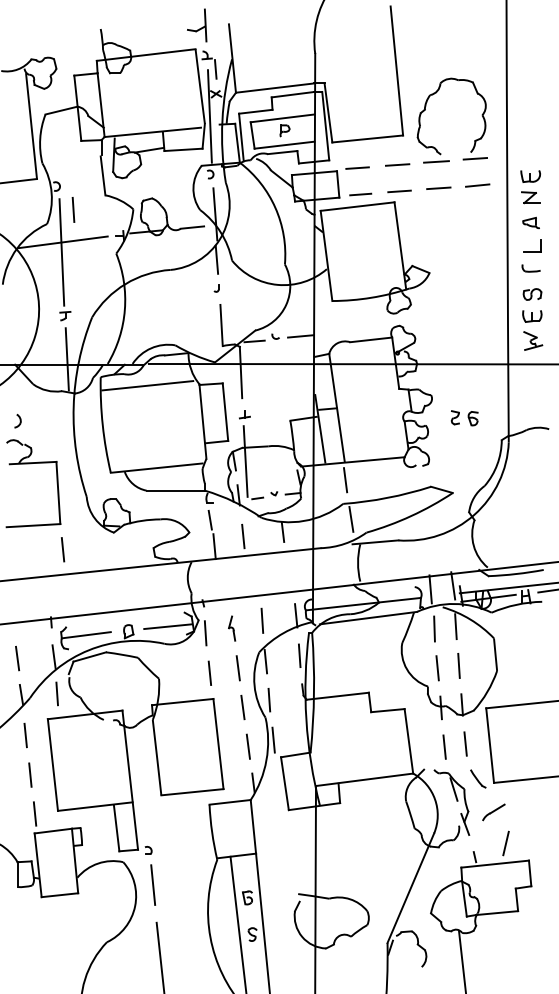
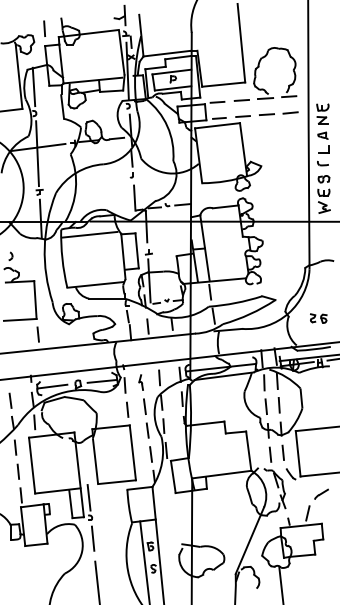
line: (55, 142) -> (33, 86), added
line: (73, 209) -> (44, 28), moved
part: (464, 418) -> (318, 318), moved
line: (493, 810) -> (321, 493), moved
line: (145, 817) -> (88, 497), added

